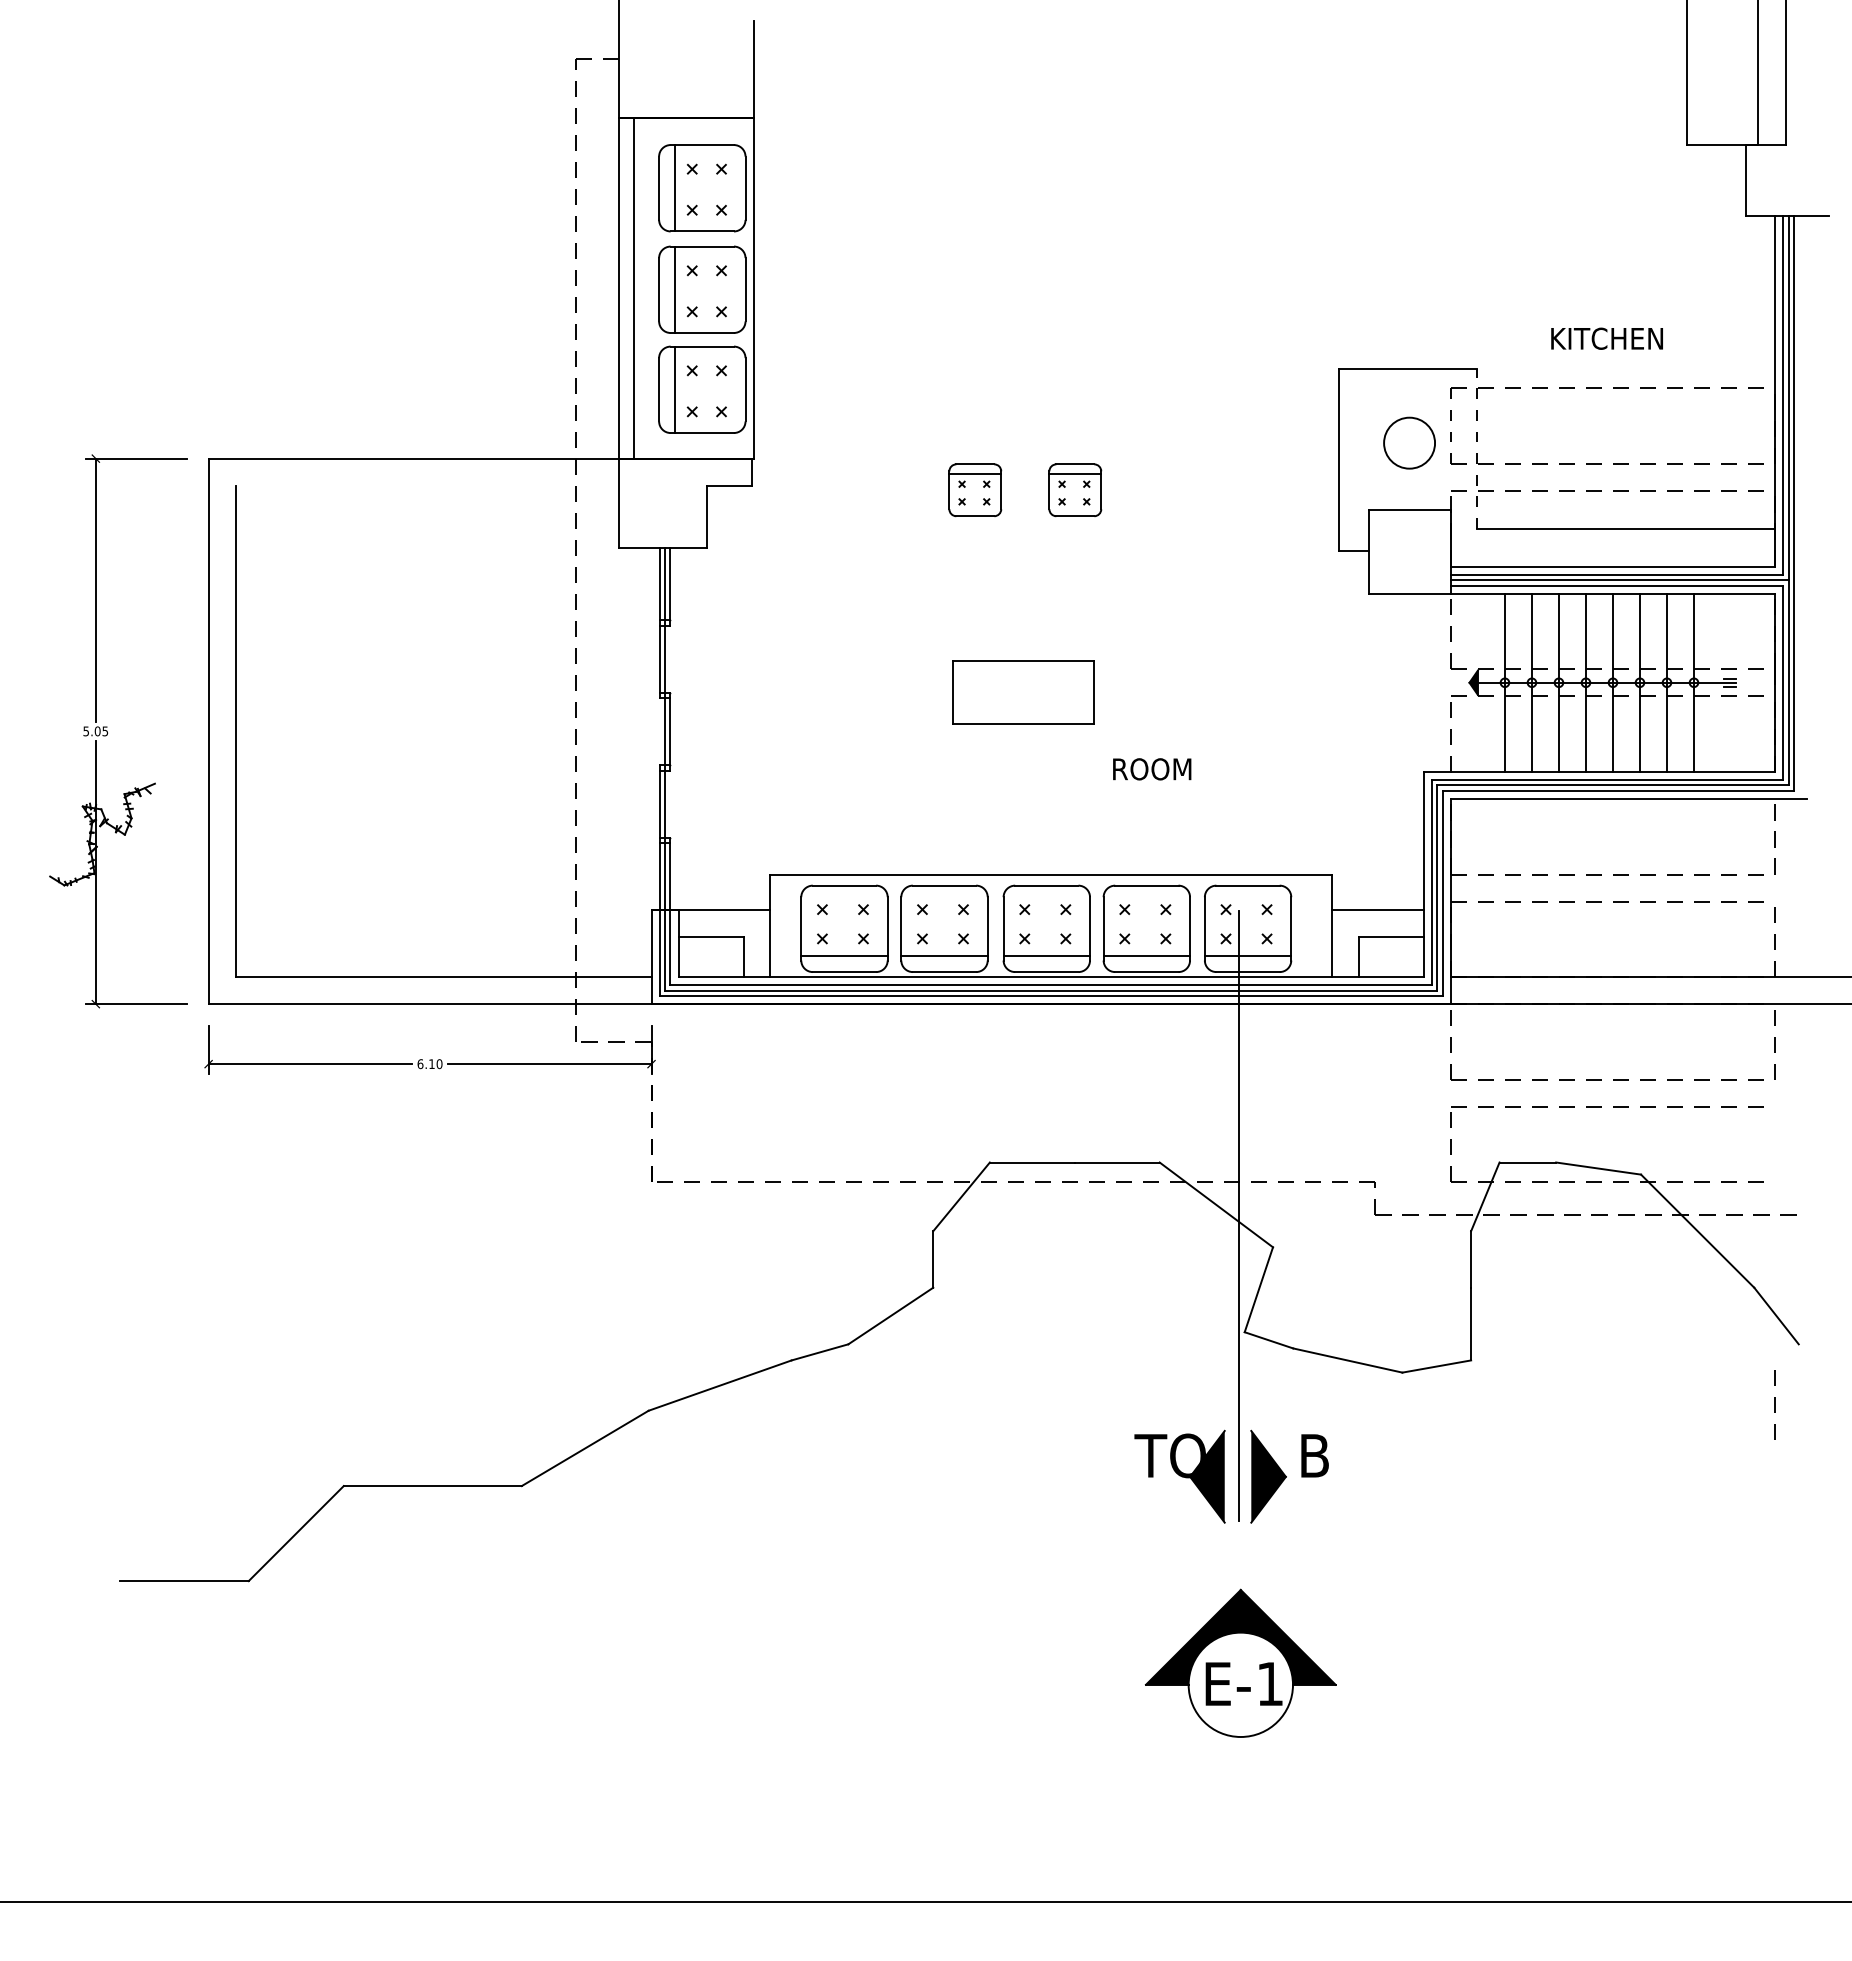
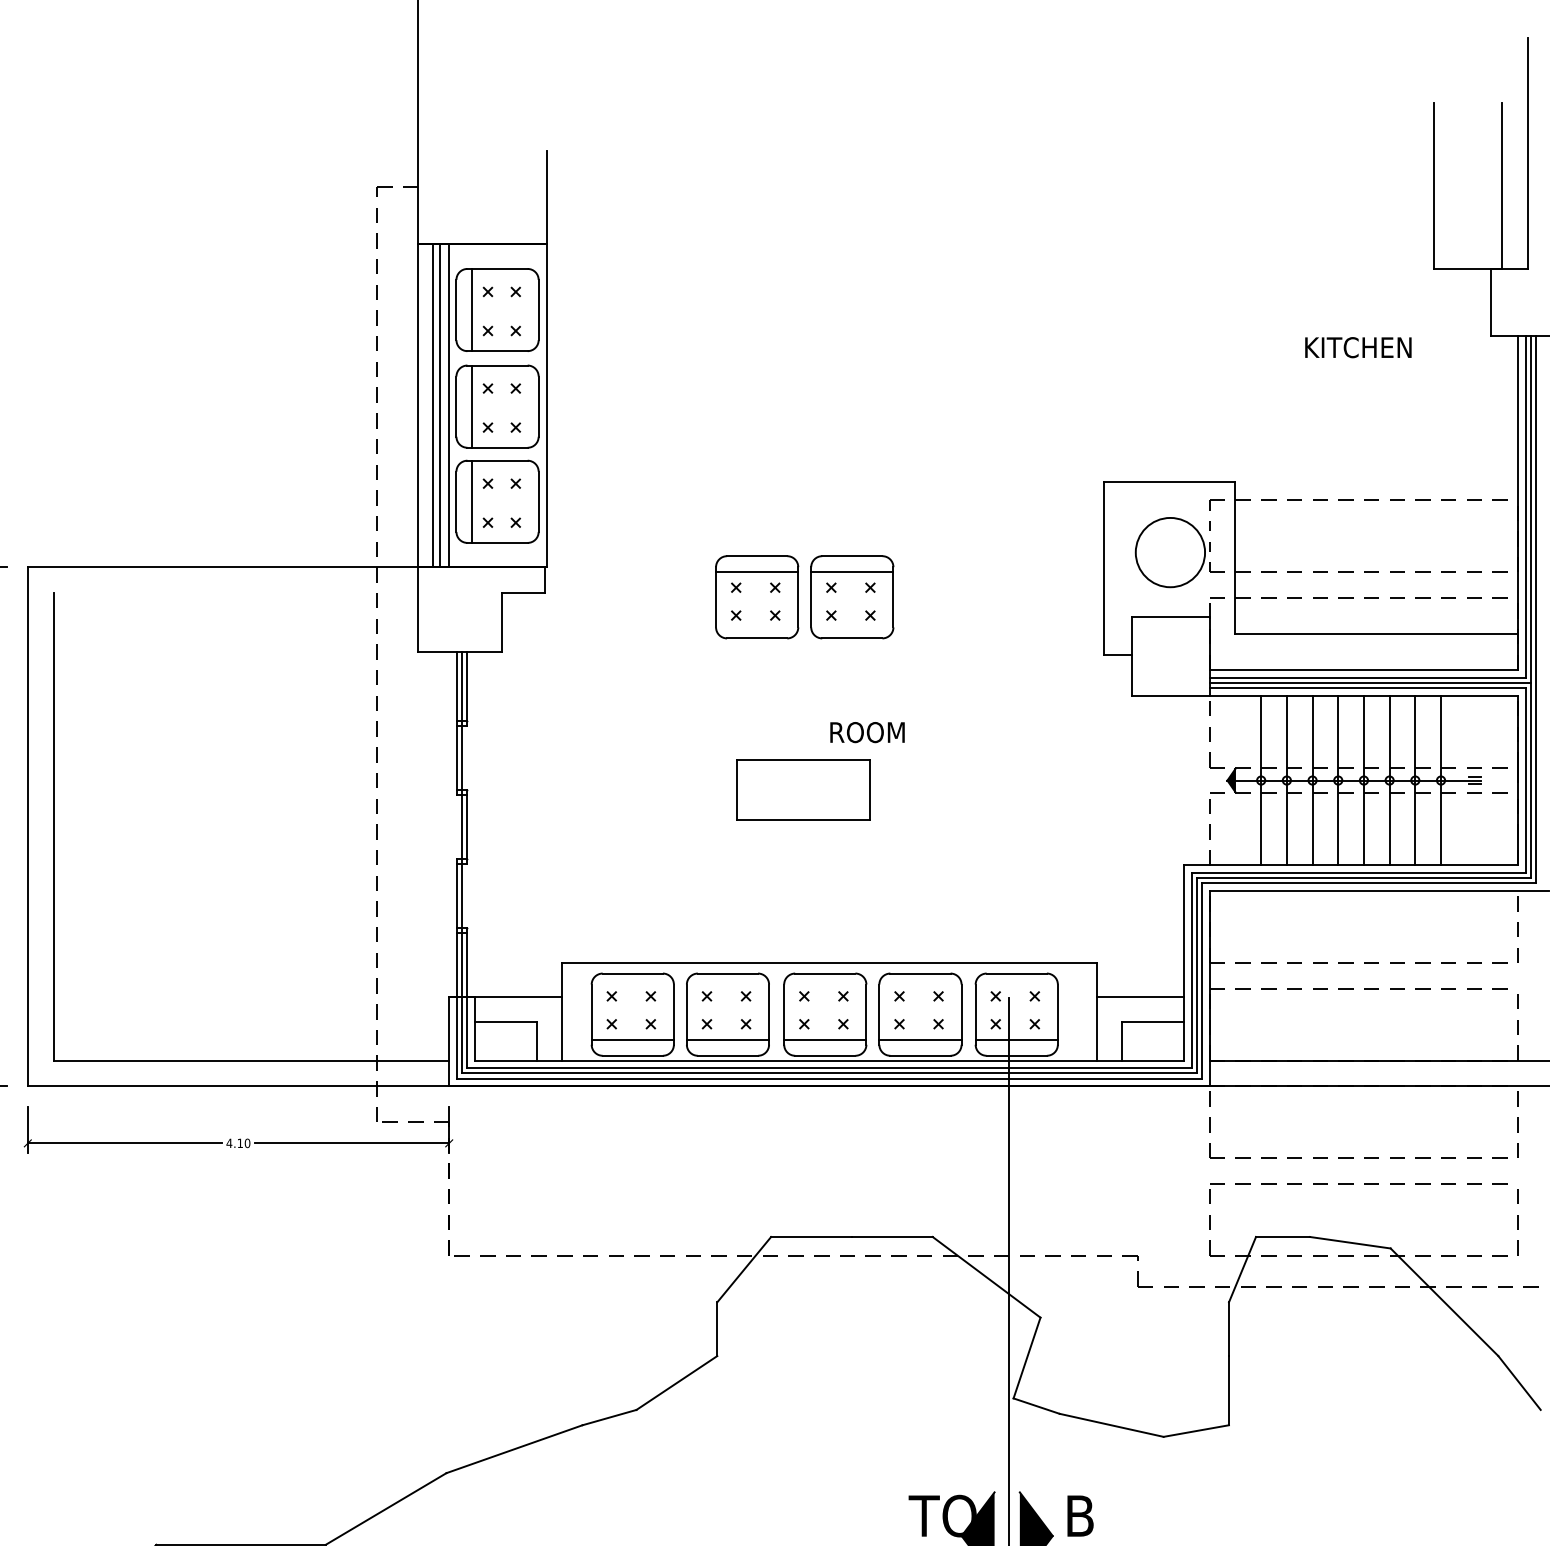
line: (642, 288) -> (440, 405), added
line: (651, 288) -> (449, 405), added
text: (1606, 338) -> (1357, 347), moved
circle: (1409, 442) -> (1170, 551), size x1.43
line: (1476, 449) -> (1234, 558), dashed -> solid
part: (975, 490) -> (757, 597), size x1.67
part: (1075, 490) -> (852, 597), size x1.67
text: (1152, 769) -> (867, 732), moved
text: (420, 1064) -> (229, 1143), 6.10 -> 4.10
line: (1774, 1404) -> (1517, 1221), moved

